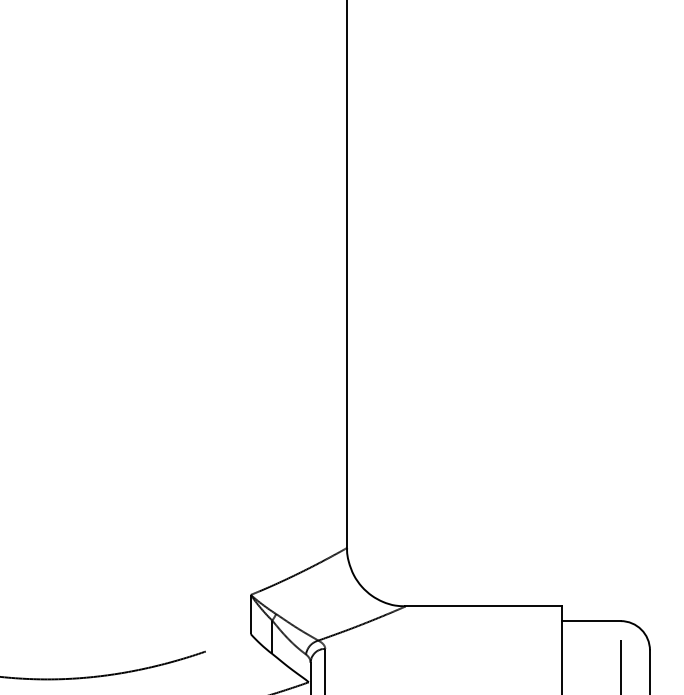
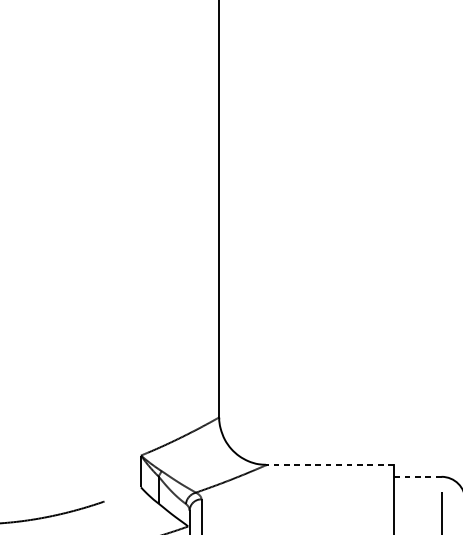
line: (483, 606) -> (330, 464), solid -> dashed
line: (590, 621) -> (417, 477), solid -> dashed

